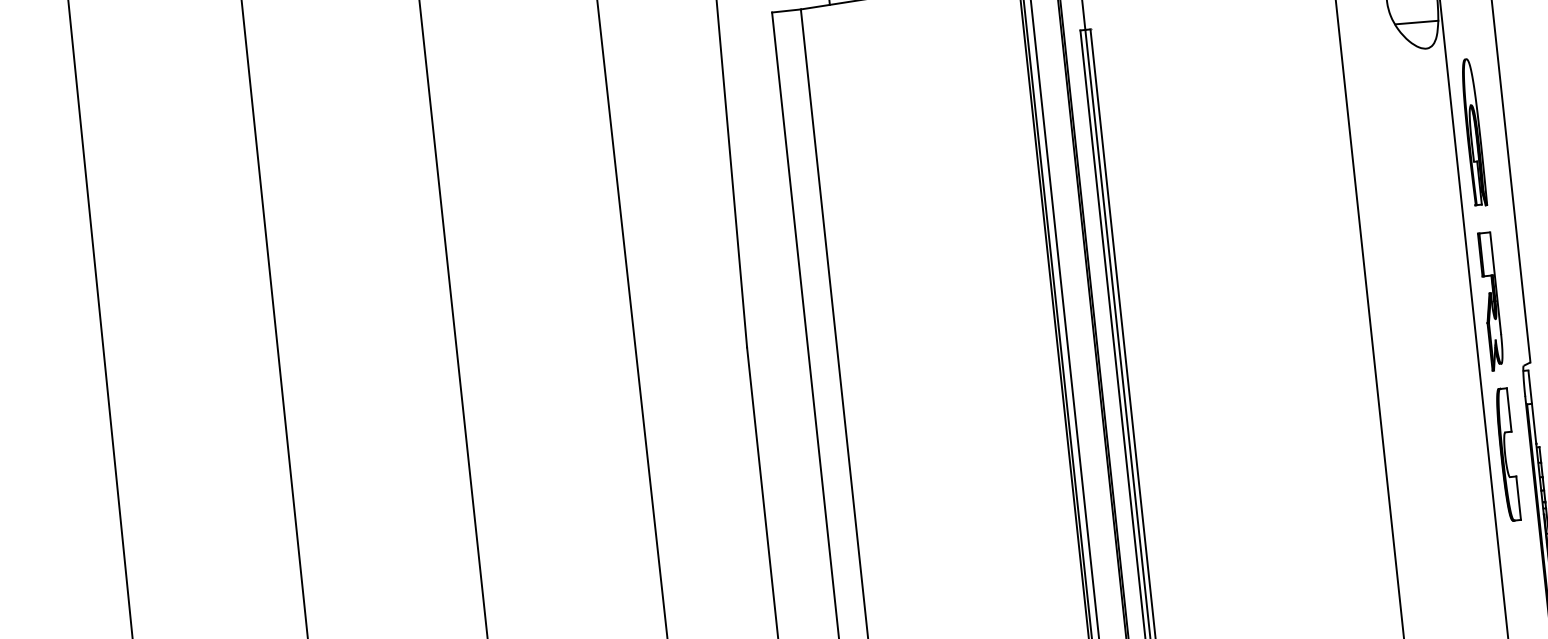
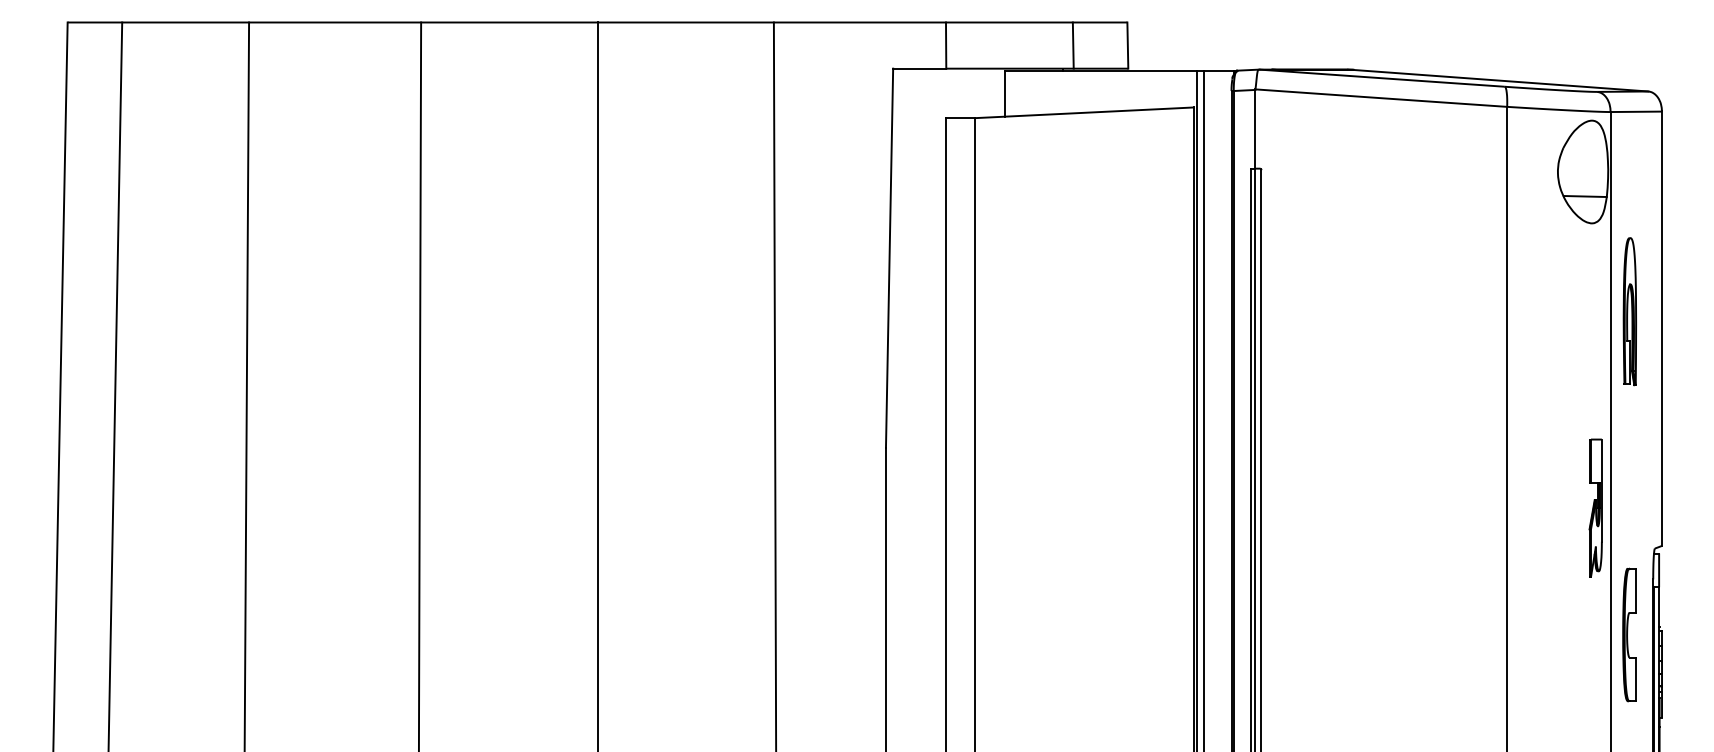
part: (1491, 300) -> (1595, 507), moved

